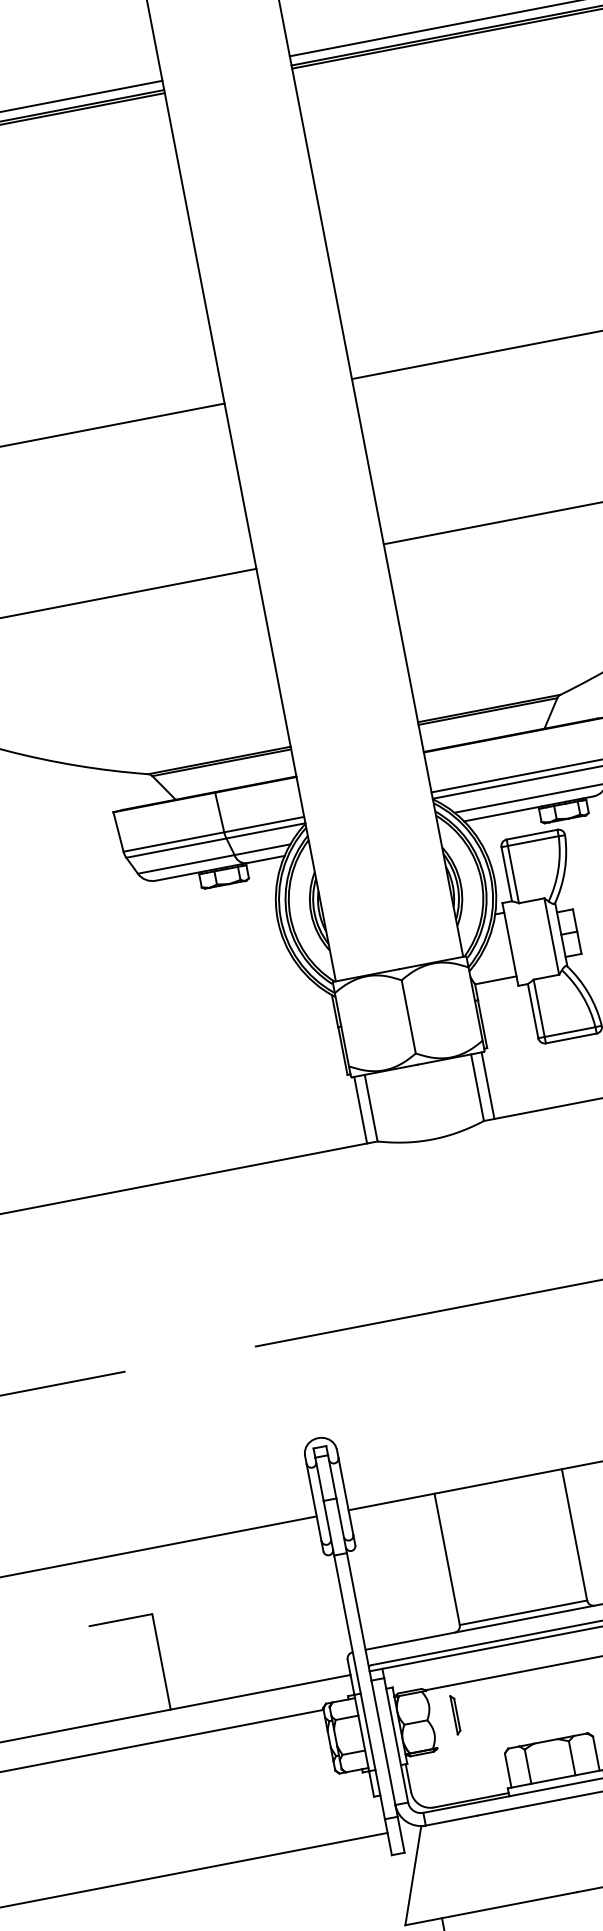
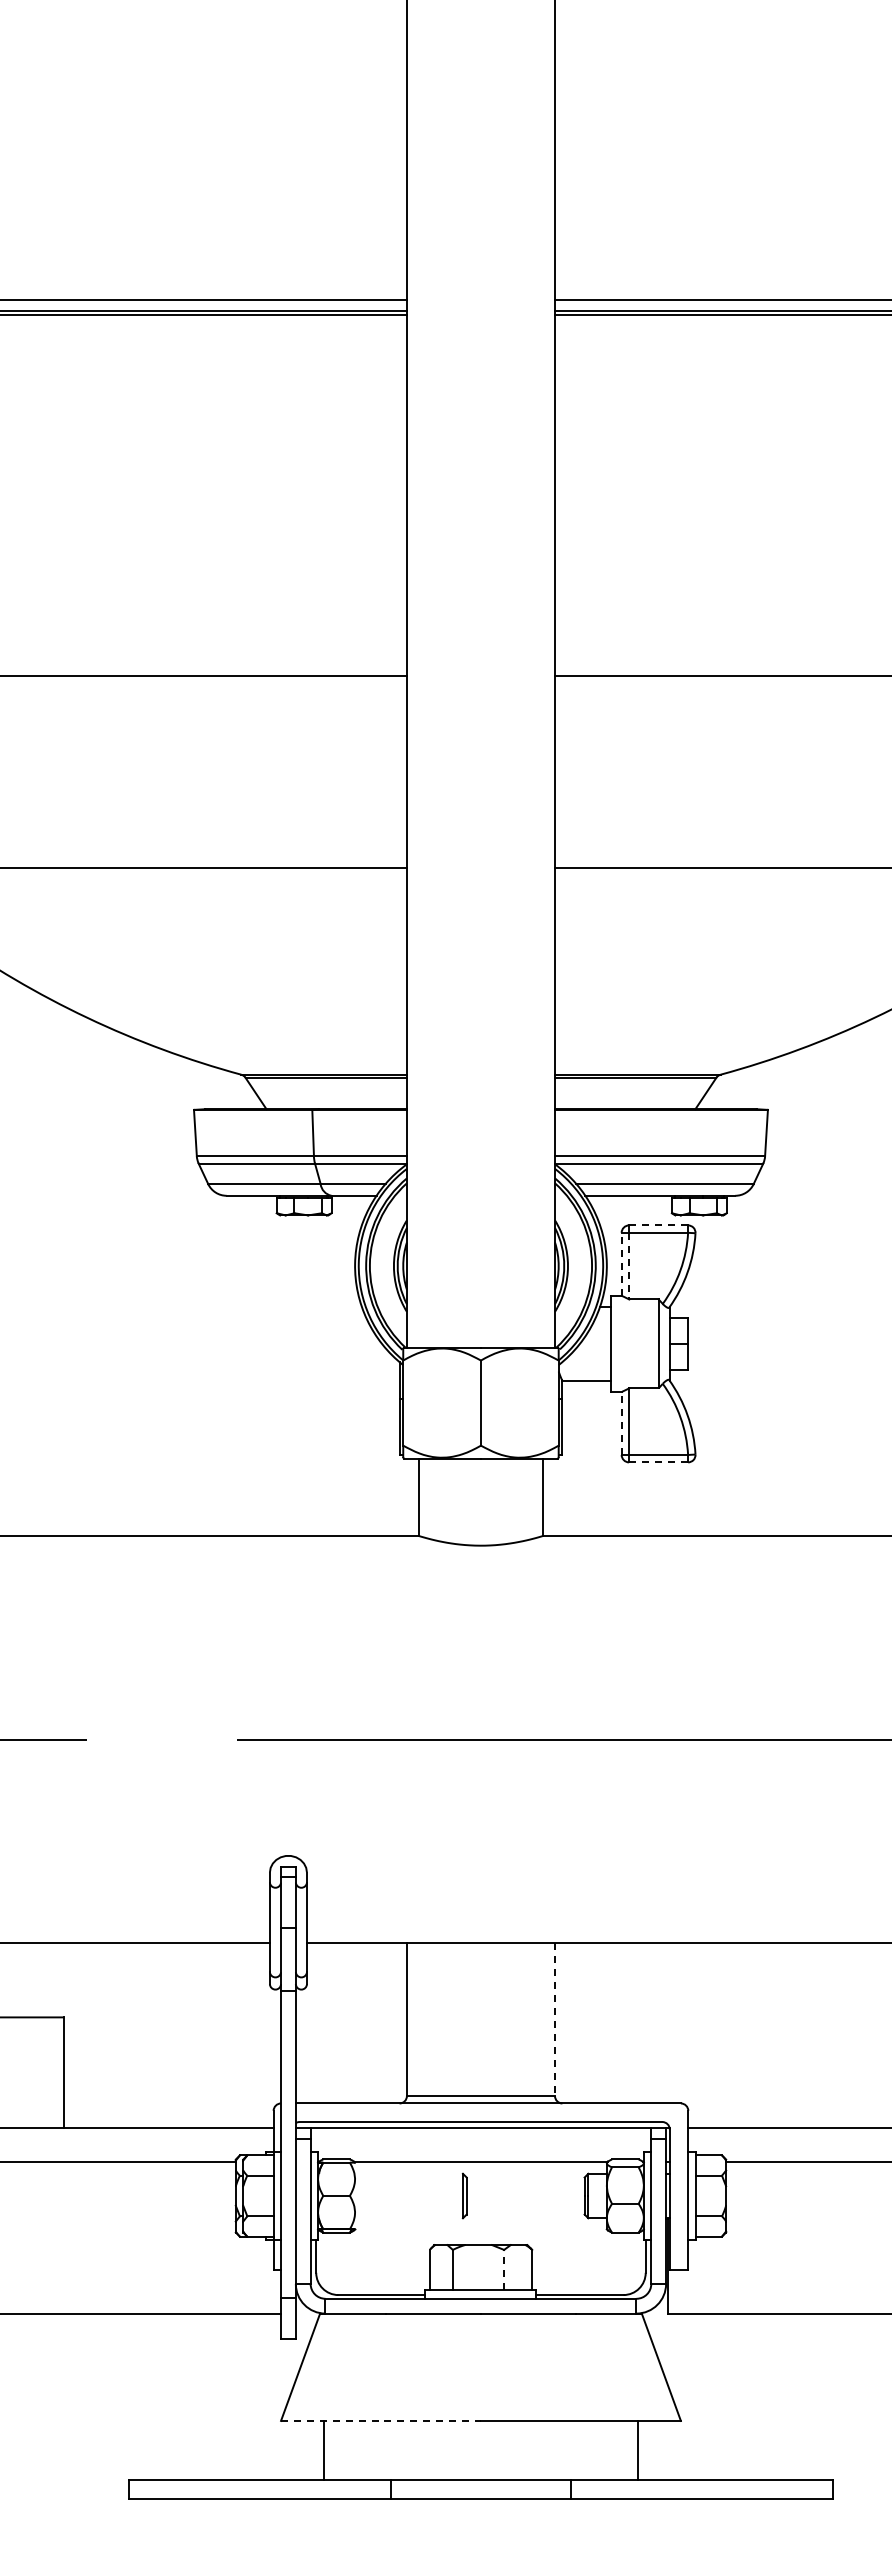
line: (532, 834) -> (658, 1225), solid -> dashed
line: (506, 873) -> (621, 1263), solid -> dashed
line: (513, 874) -> (629, 1266), solid -> dashed
line: (532, 1010) -> (621, 1422), solid -> dashed
line: (571, 1038) -> (658, 1462), solid -> dashed
line: (488, 1085) -> (555, 1497), removed
line: (360, 1110) -> (406, 1497), removed
line: (575, 1535) -> (555, 2020), solid -> dashed
part: (455, 1714) -> (464, 2195), moved
line: (572, 1758) -> (504, 2269), solid -> dashed
line: (491, 1908) -> (381, 2420), solid -> dashed

